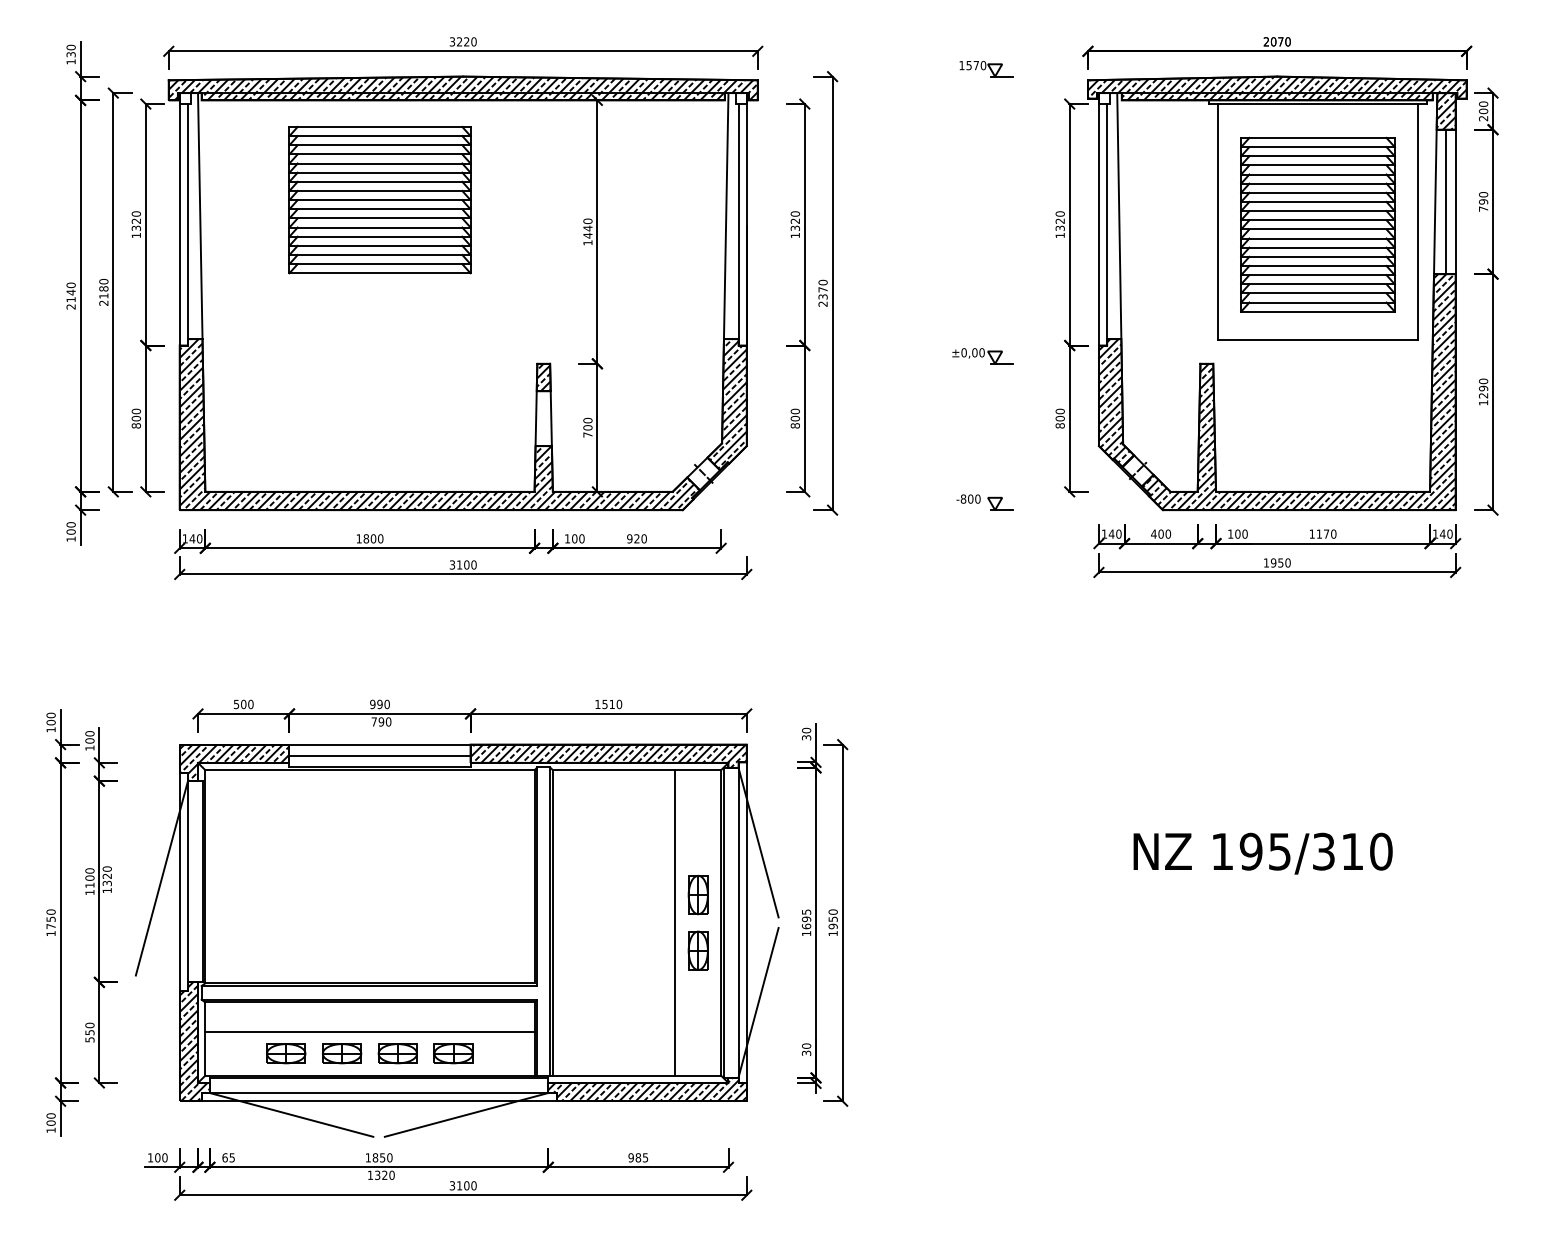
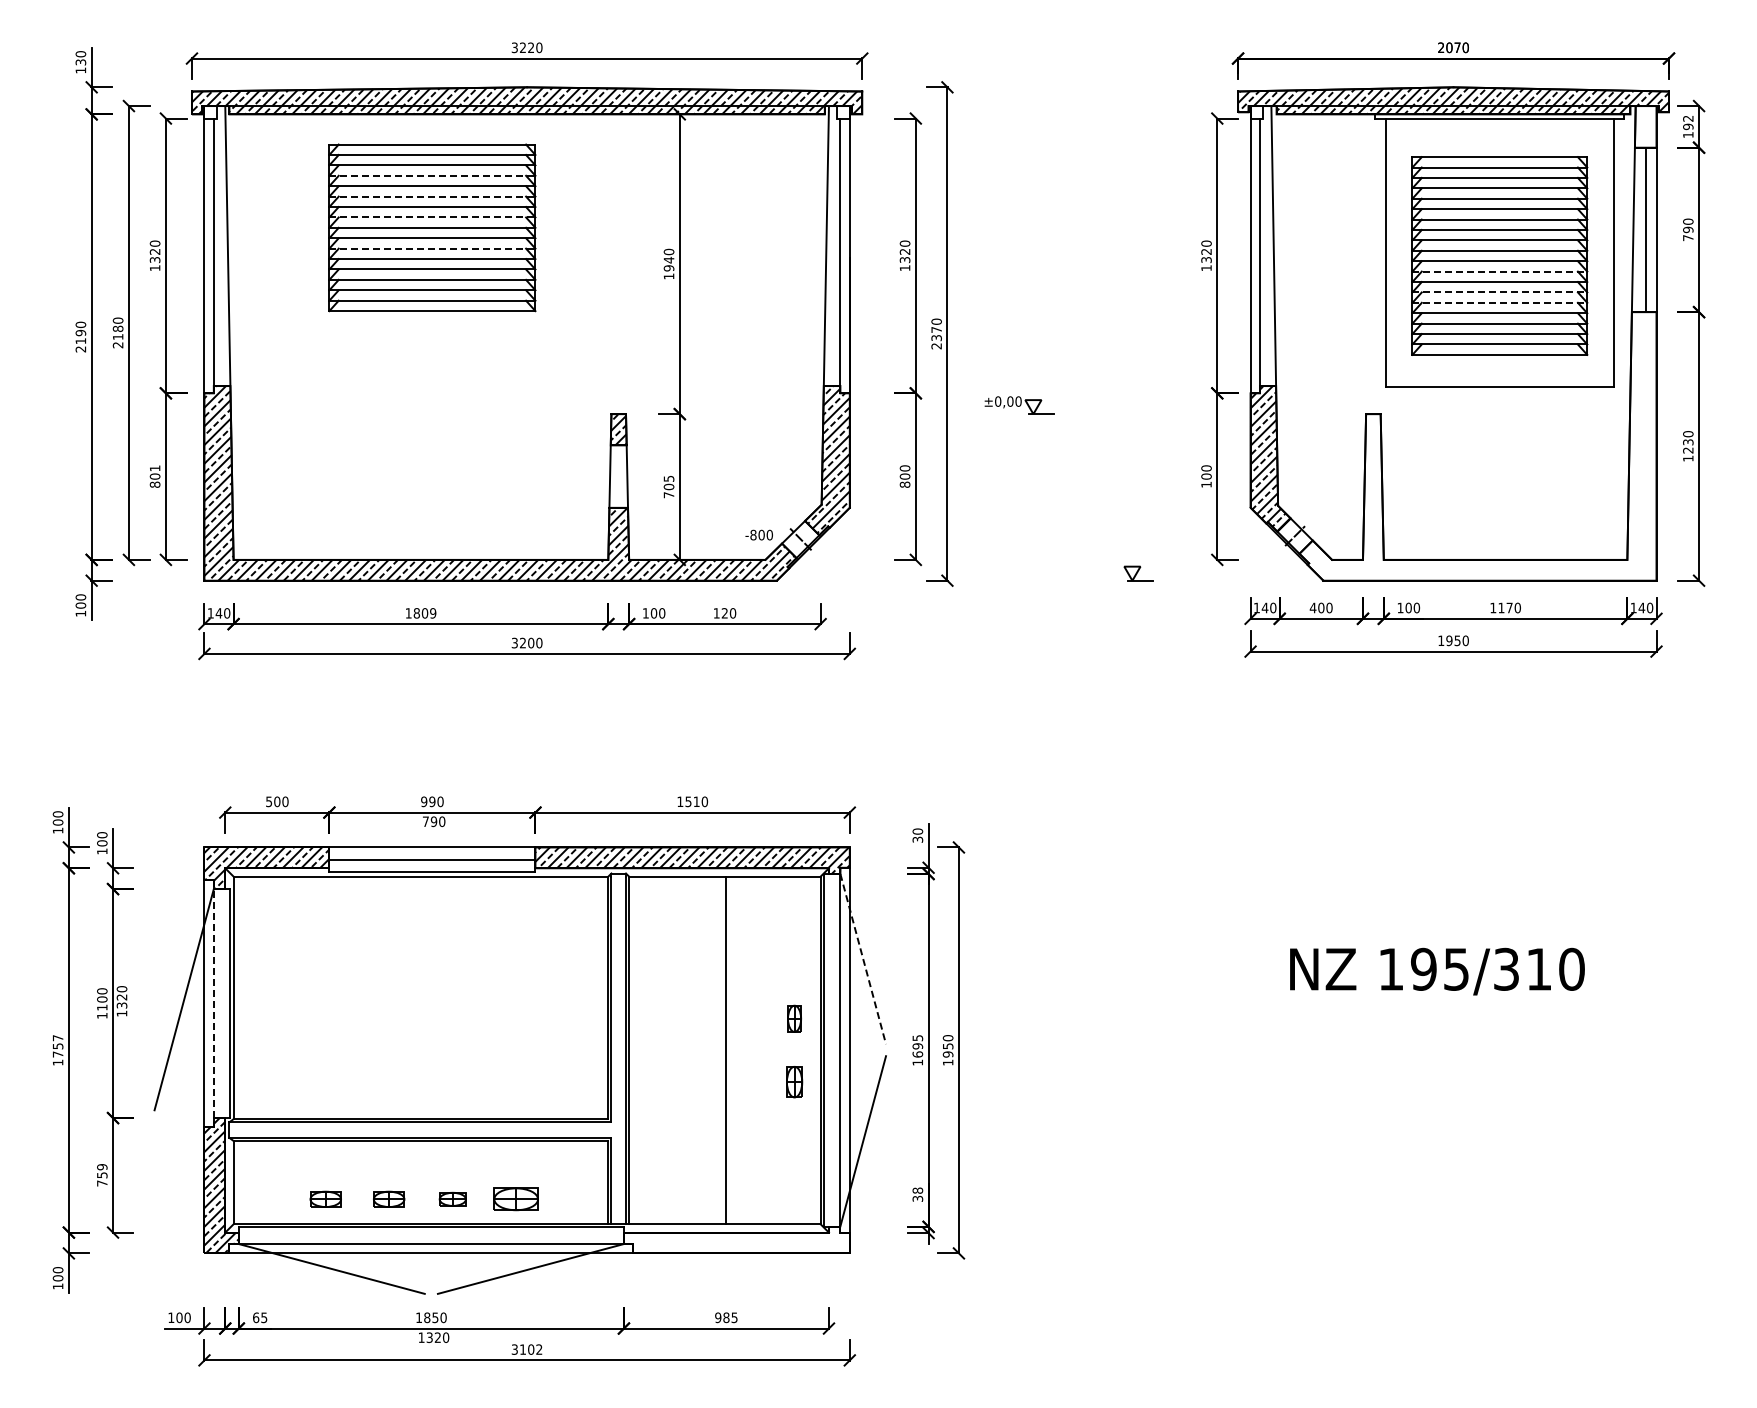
part: (986, 68) -> (1122, 78), removed
hatch: (1445, 111) -> (1645, 126), removed
text: (1483, 111) -> (1688, 126), 200 -> 192
line: (380, 154) -> (432, 175), solid -> dashed
line: (380, 172) -> (432, 196), solid -> dashed
line: (380, 191) -> (432, 217), solid -> dashed
line: (380, 218) -> (432, 248), solid -> dashed
text: (587, 235) -> (668, 268), 1440 -> 1940
line: (1318, 238) -> (1500, 271), solid -> dashed
line: (1318, 256) -> (1500, 292), solid -> dashed
line: (1318, 265) -> (1500, 302), solid -> dashed
text: (70, 292) -> (80, 332), 2140 -> 2190
part: (982, 356) -> (1019, 405), moved
text: (1483, 388) -> (1688, 442), 1290 -> 1230
hatch: (1299, 392) -> (1478, 446), removed
text: (135, 411) -> (154, 468), 800 -> 801
text: (587, 420) -> (668, 478), 700 -> 705
text: (1060, 425) -> (1206, 484), 800 -> 100
text: (967, 498) -> (758, 534), moved
text: (380, 538) -> (433, 613), 1800 -> 1809
text: (629, 538) -> (716, 613), 920 -> 120
text: (459, 564) -> (522, 642), 3100 -> 3200
line: (758, 843) -> (863, 959), solid -> dashed
line: (187, 881) -> (213, 1003), solid -> dashed
part: (698, 894) -> (794, 1018), size x0.6
text: (50, 912) -> (57, 1038), 1750 -> 1757
line: (675, 922) -> (725, 1050), moved
part: (698, 950) -> (794, 1081), size x0.7
line: (369, 1031) -> (420, 1174), removed
text: (90, 1032) -> (102, 1175), 550 -> 759
text: (806, 1045) -> (917, 1190), 30 -> 38
part: (286, 1053) -> (325, 1199), size x0.7
part: (341, 1053) -> (388, 1199), size x0.7
part: (397, 1053) -> (452, 1199), size x0.6
hatch: (647, 1089) -> (736, 1239), removed
text: (474, 1185) -> (539, 1349), 3100 -> 3102

